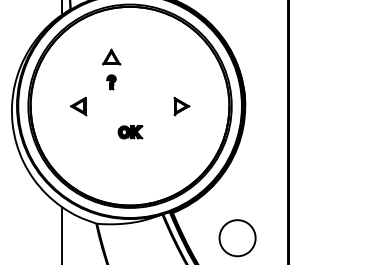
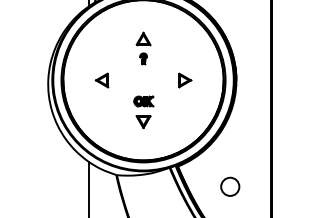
part: (111, 69) -> (143, 48), moved
part: (130, 158) -> (143, 122), added
circle: (237, 237) -> (230, 186), size x0.62

